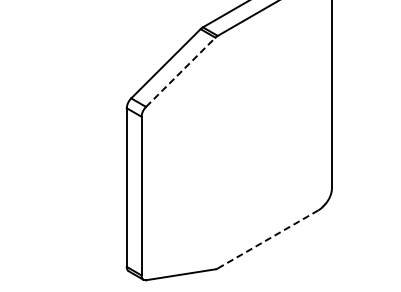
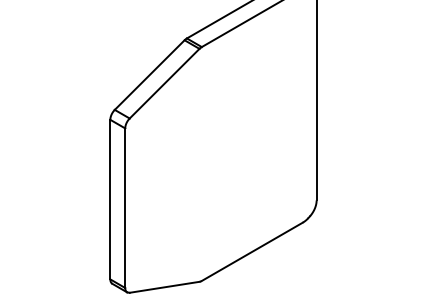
line: (180, 72) -> (164, 83), dashed -> solid
line: (268, 239) -> (252, 251), dashed -> solid

